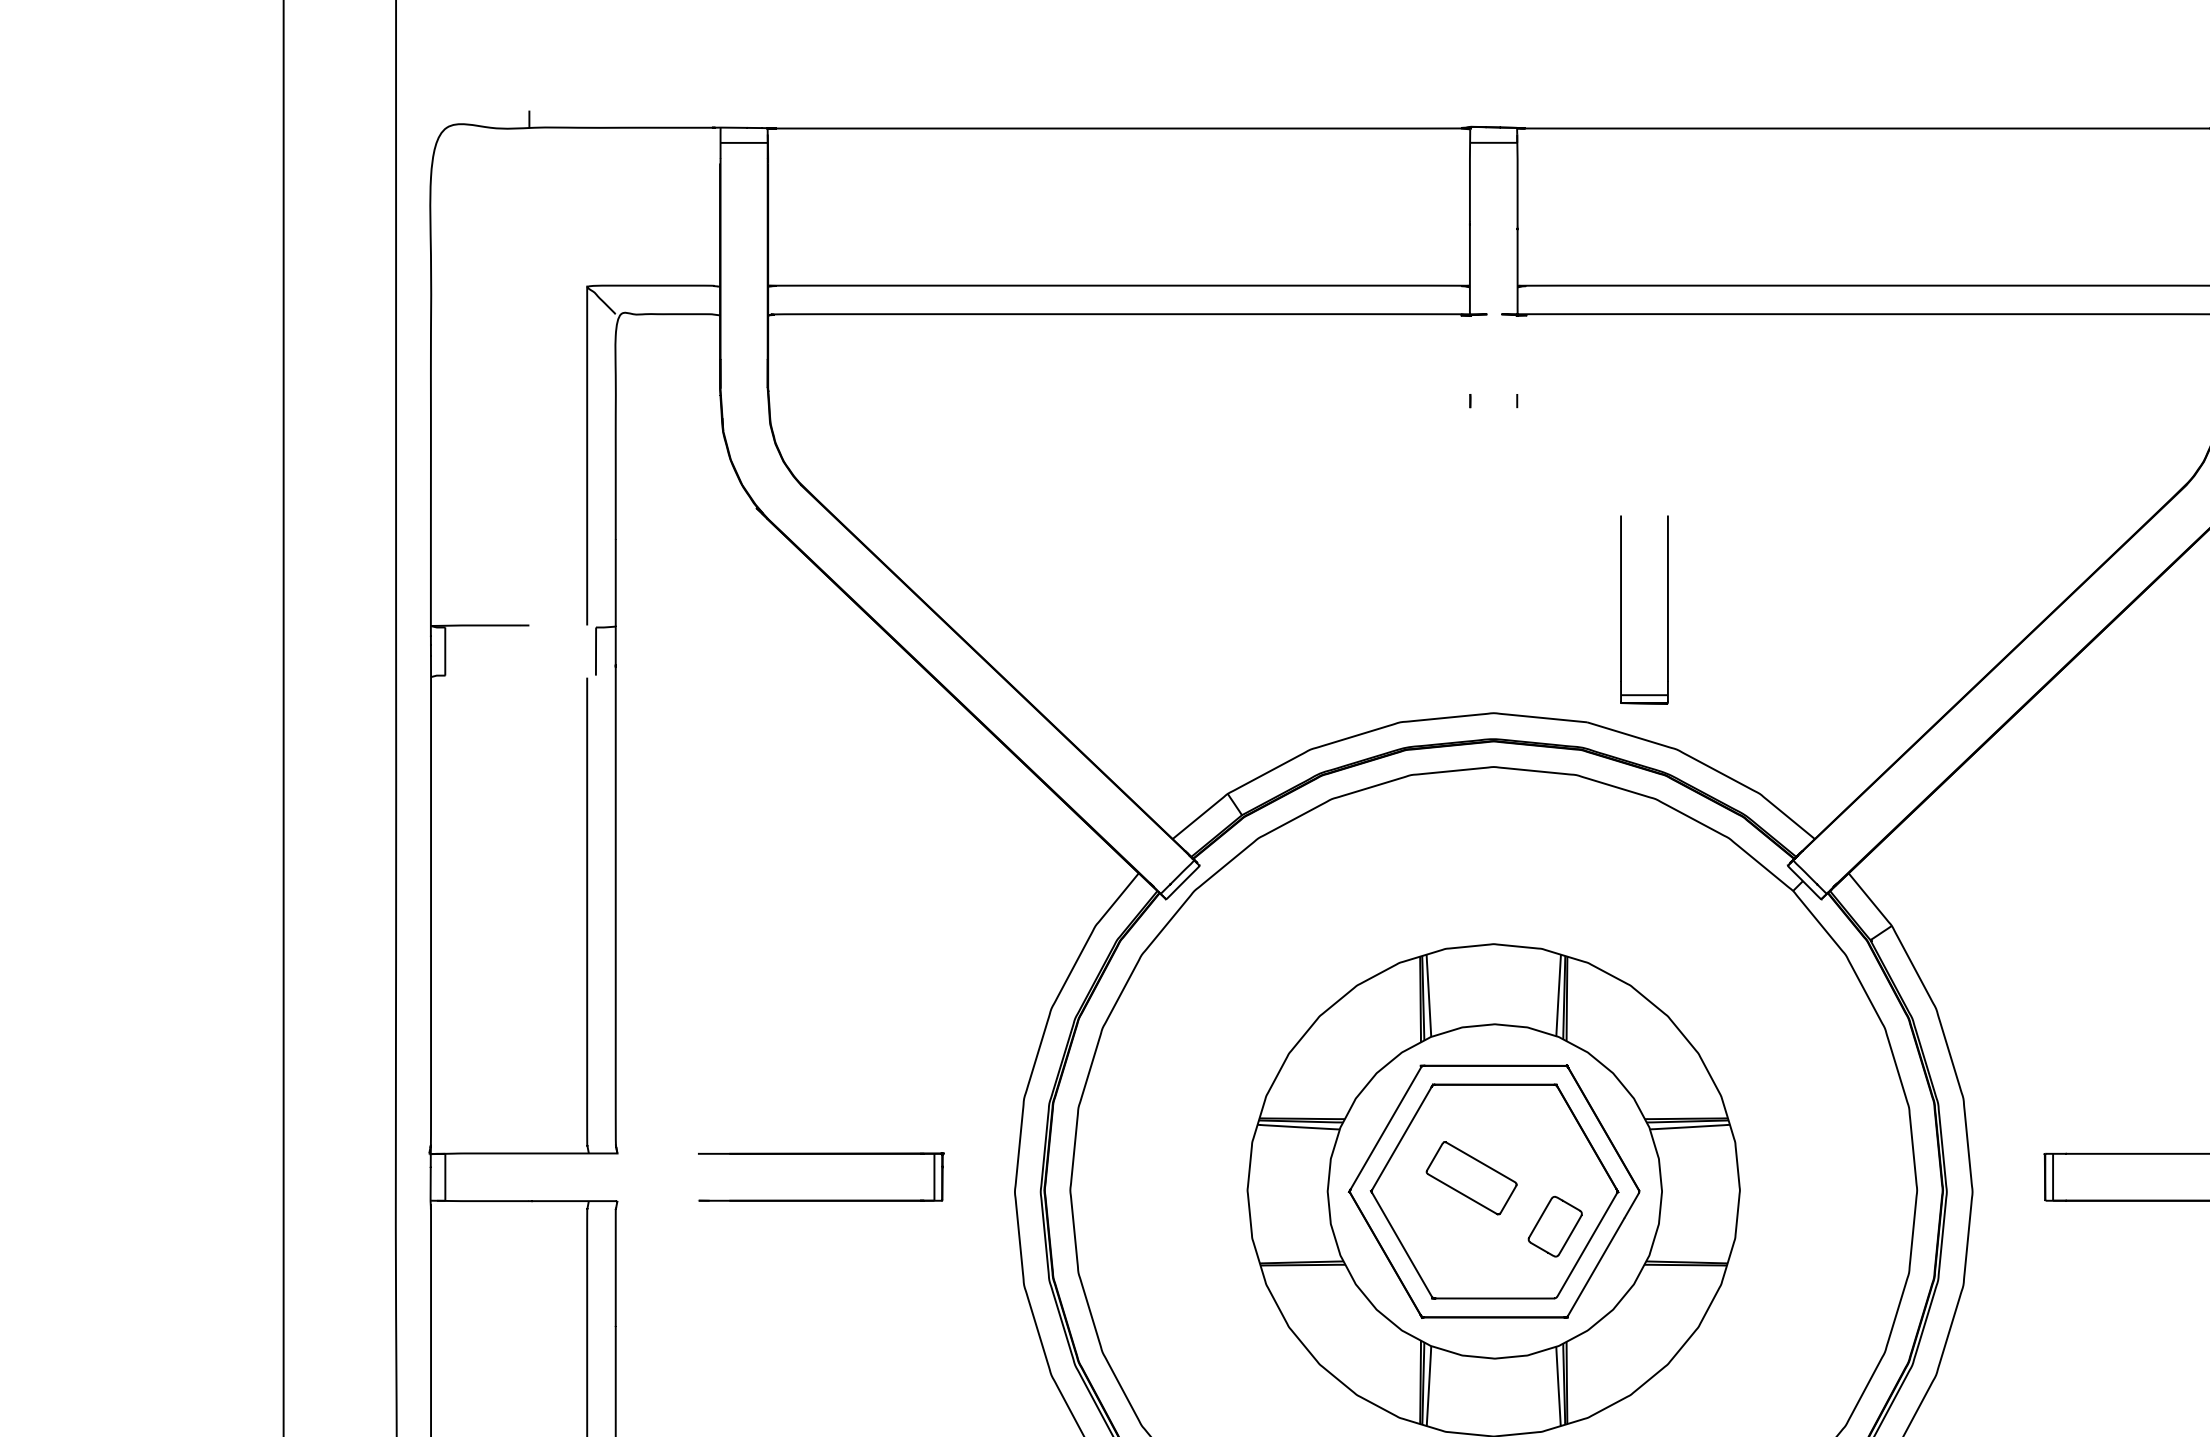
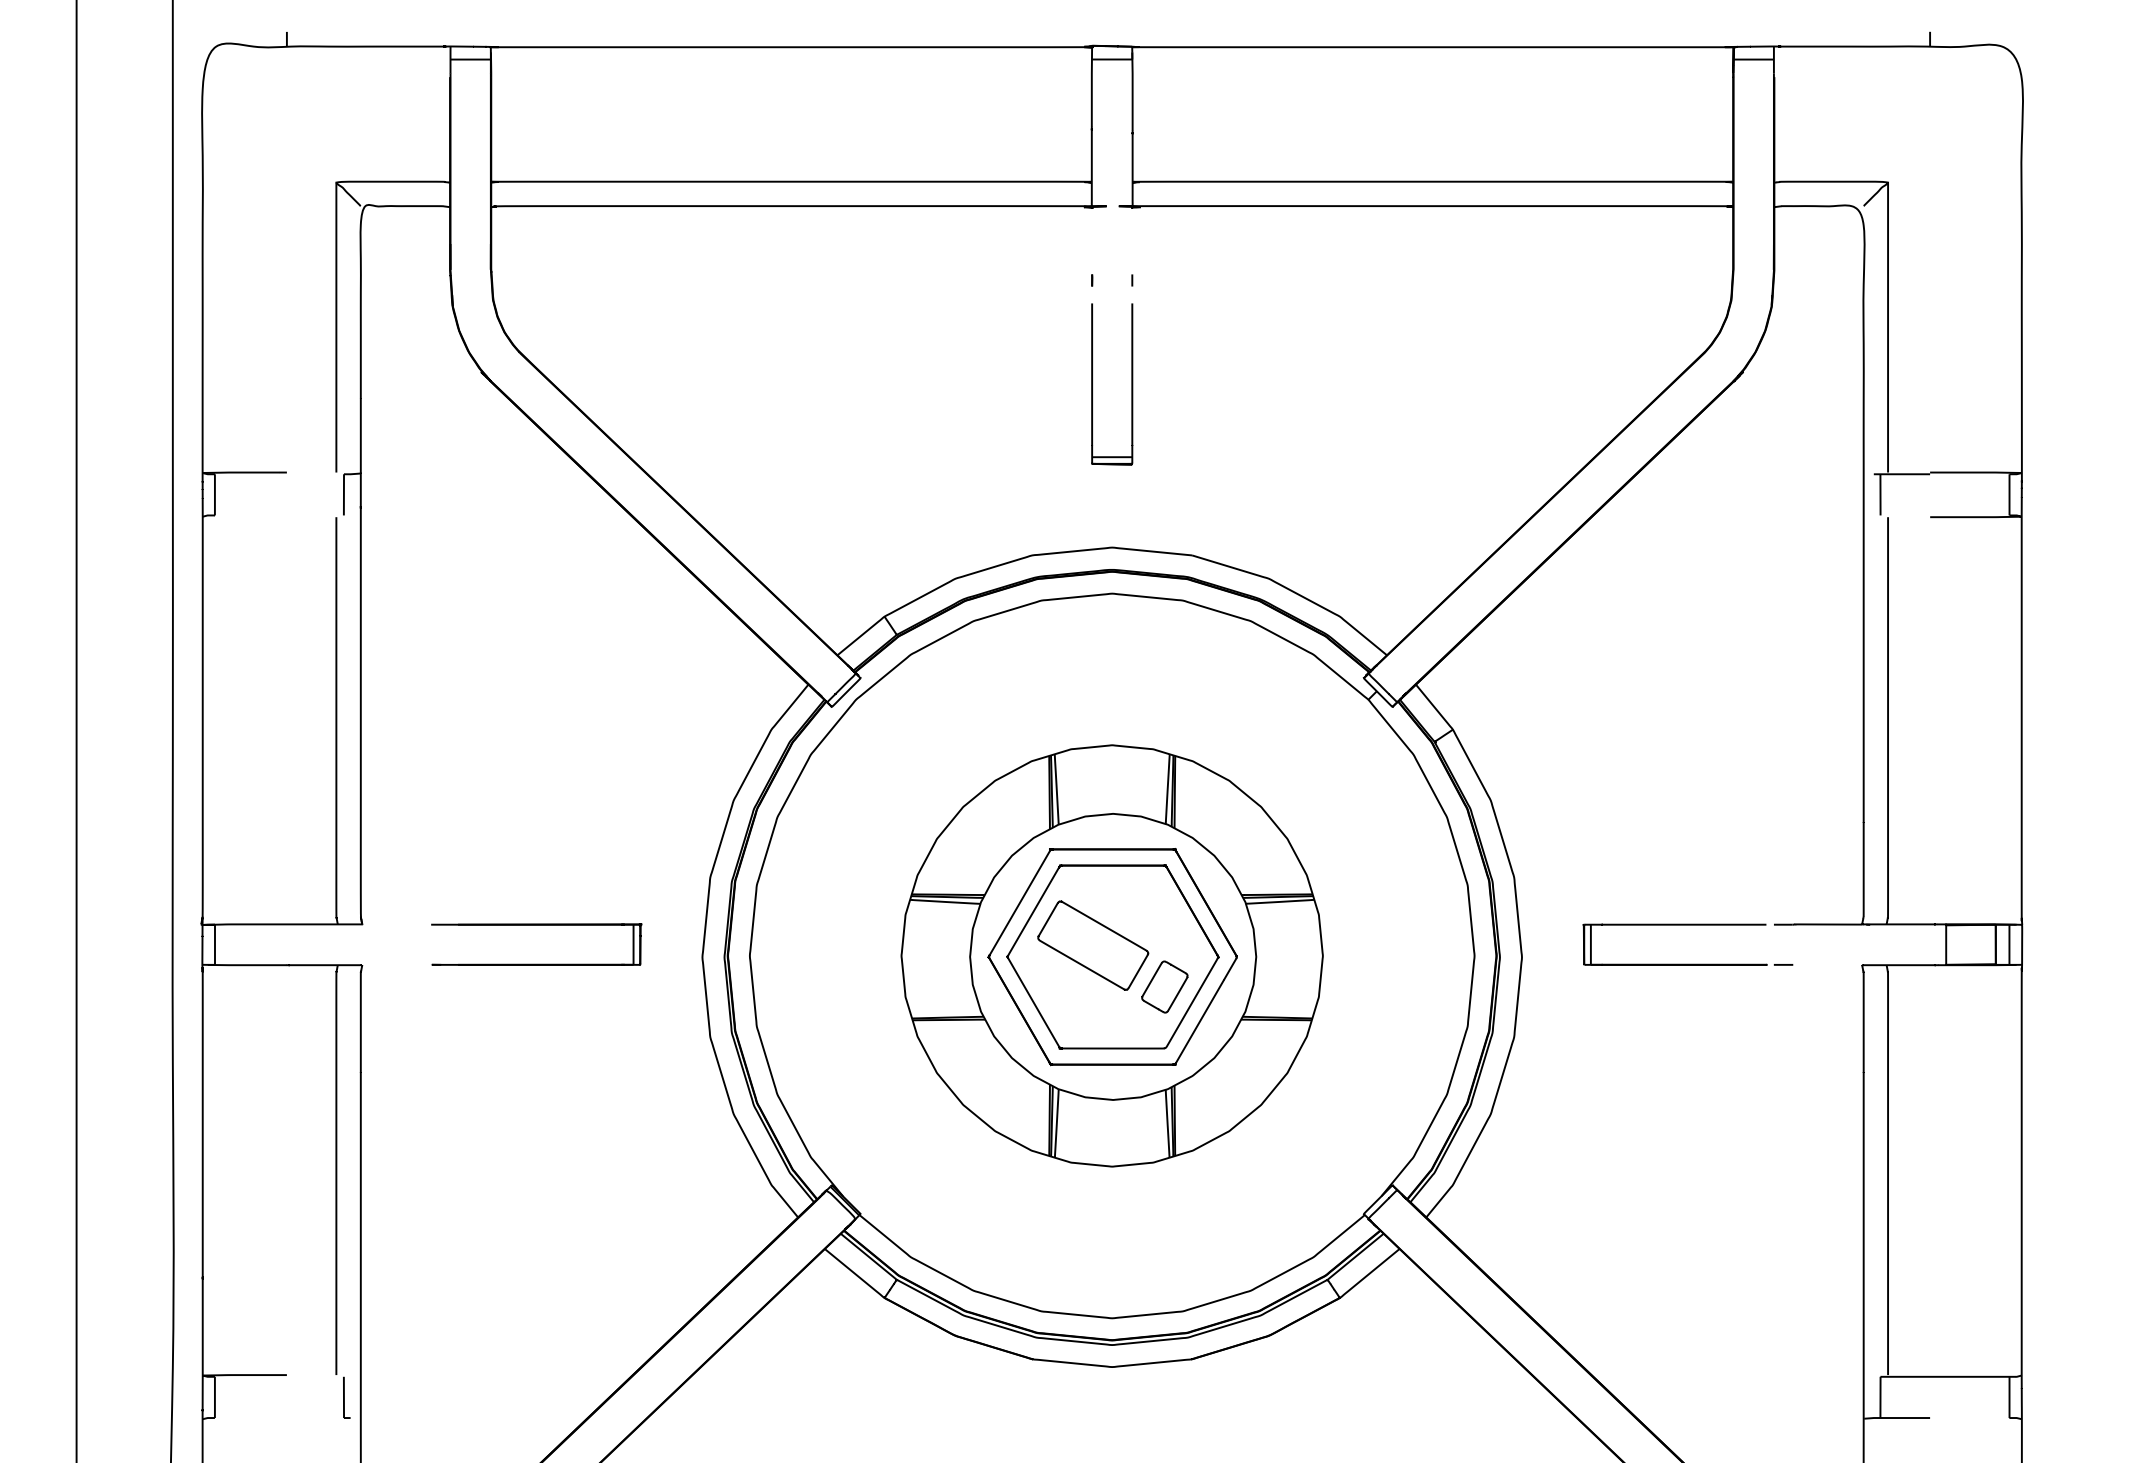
part: (1667, 610) -> (1131, 384), moved
part: (1471, 1178) -> (1093, 945), size x1.43

